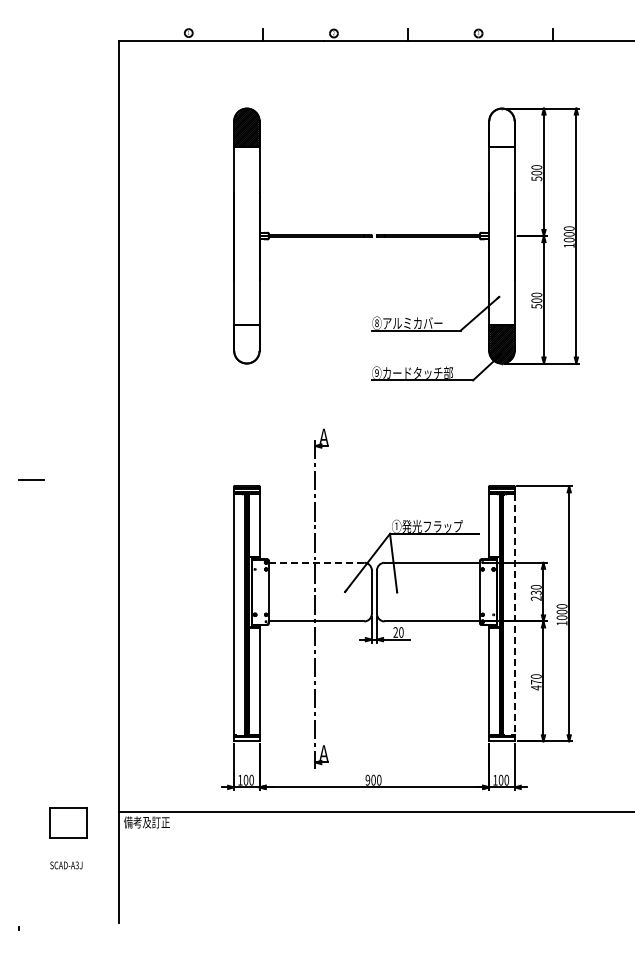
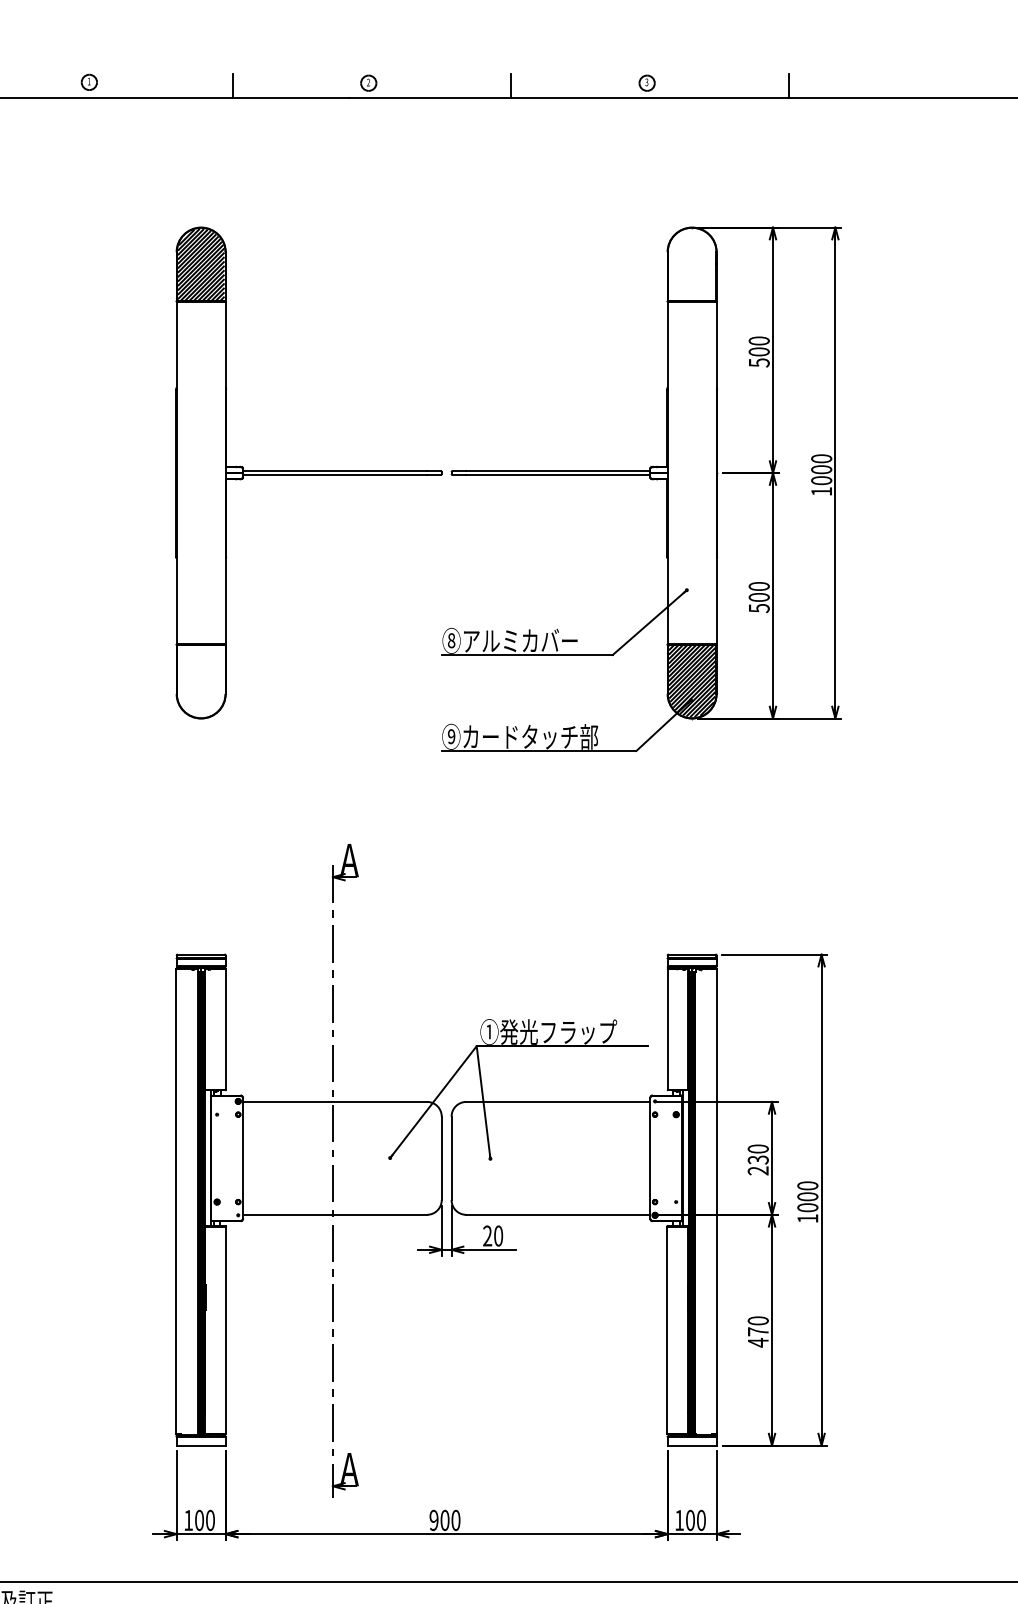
line: (316, 562) -> (335, 1101), dashed -> solid
line: (514, 614) -> (716, 1201), dashed -> solid

